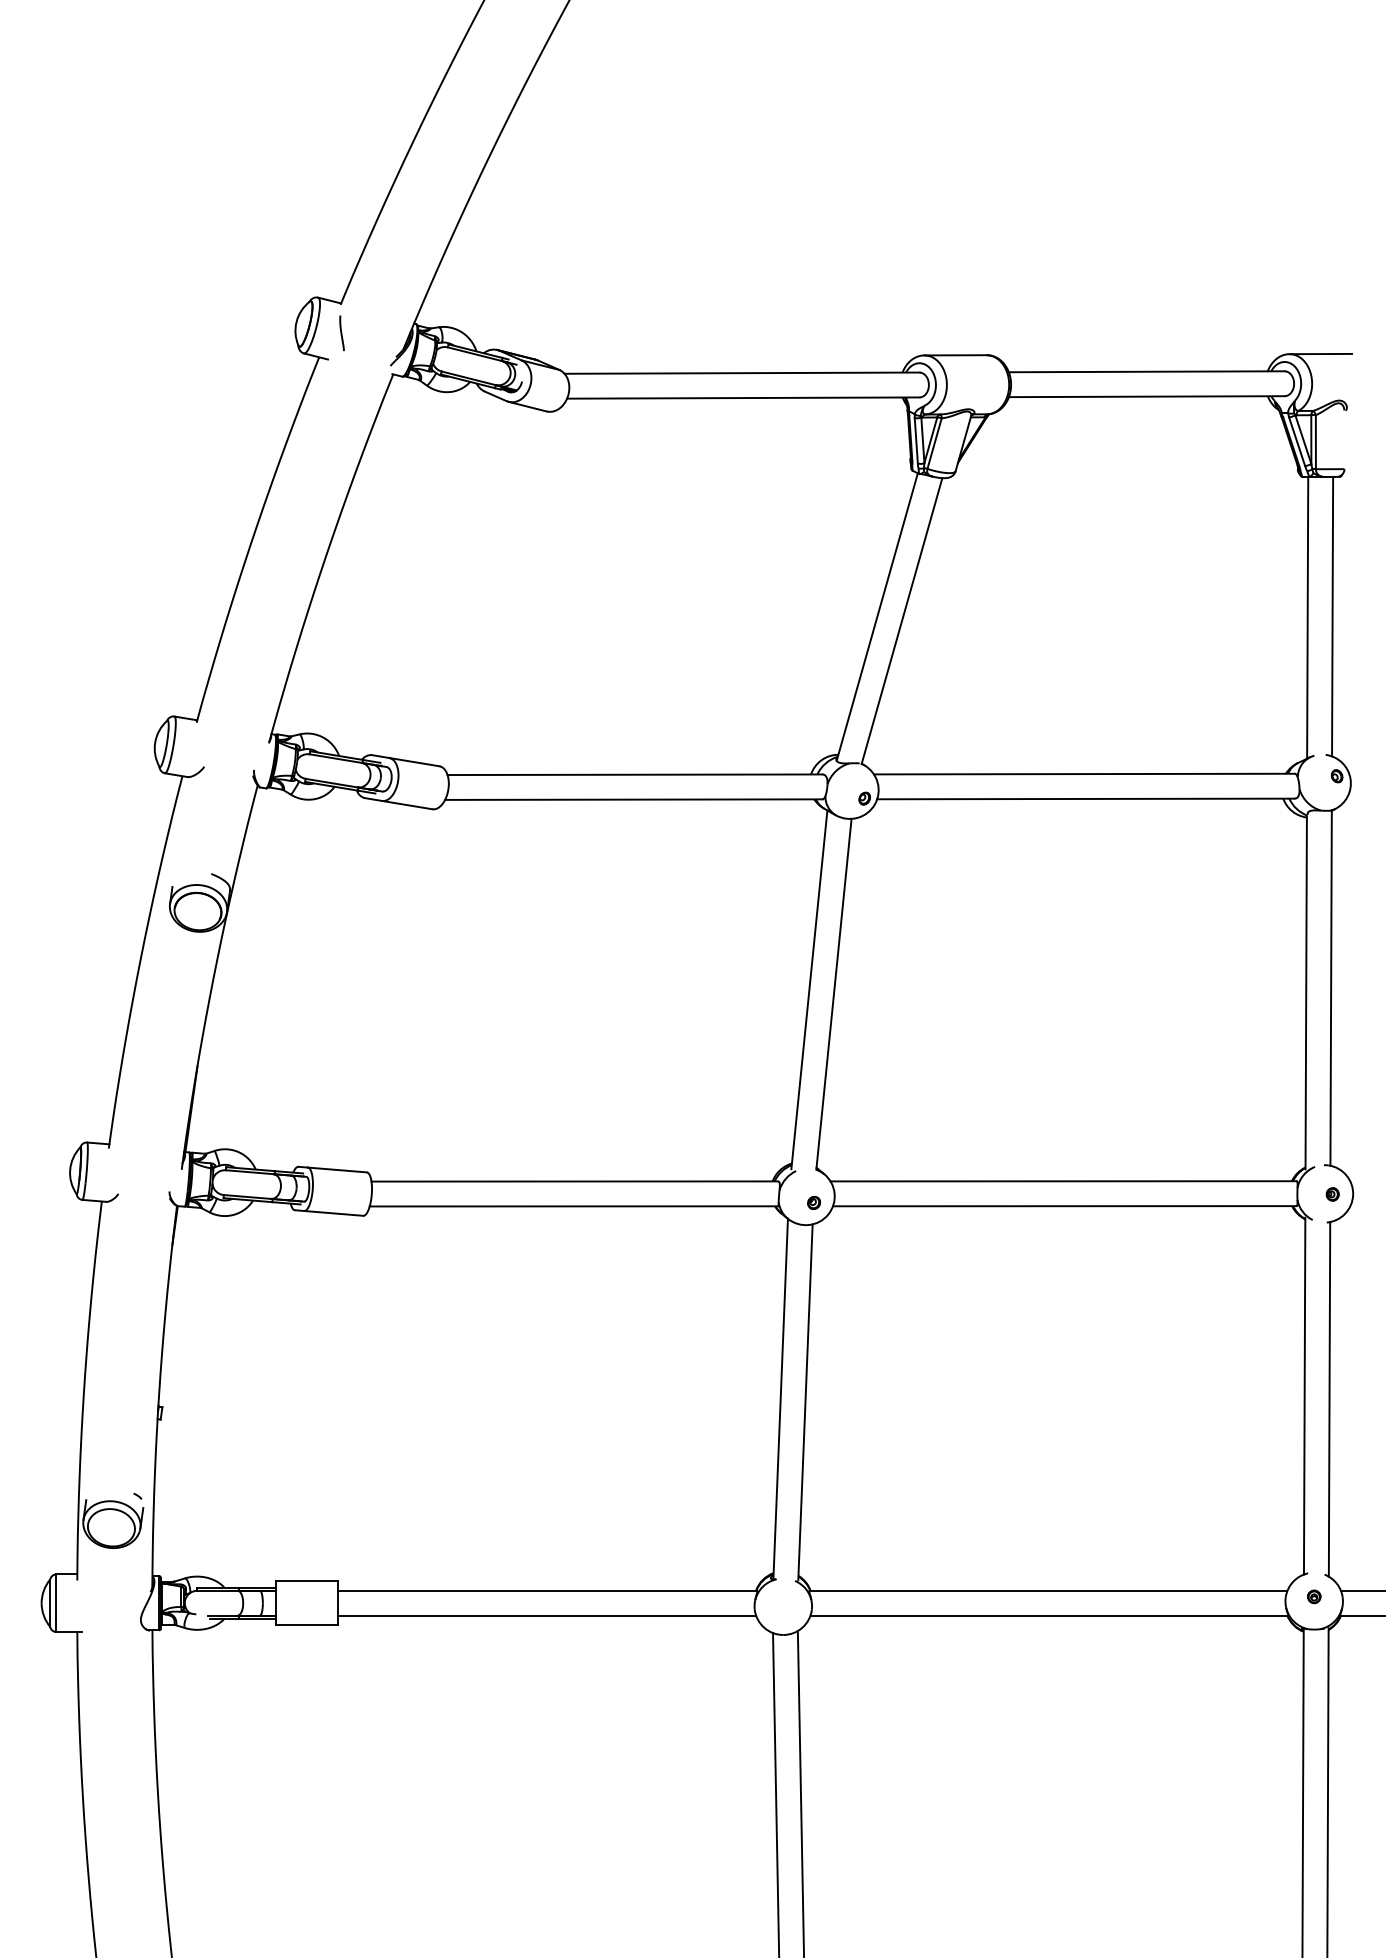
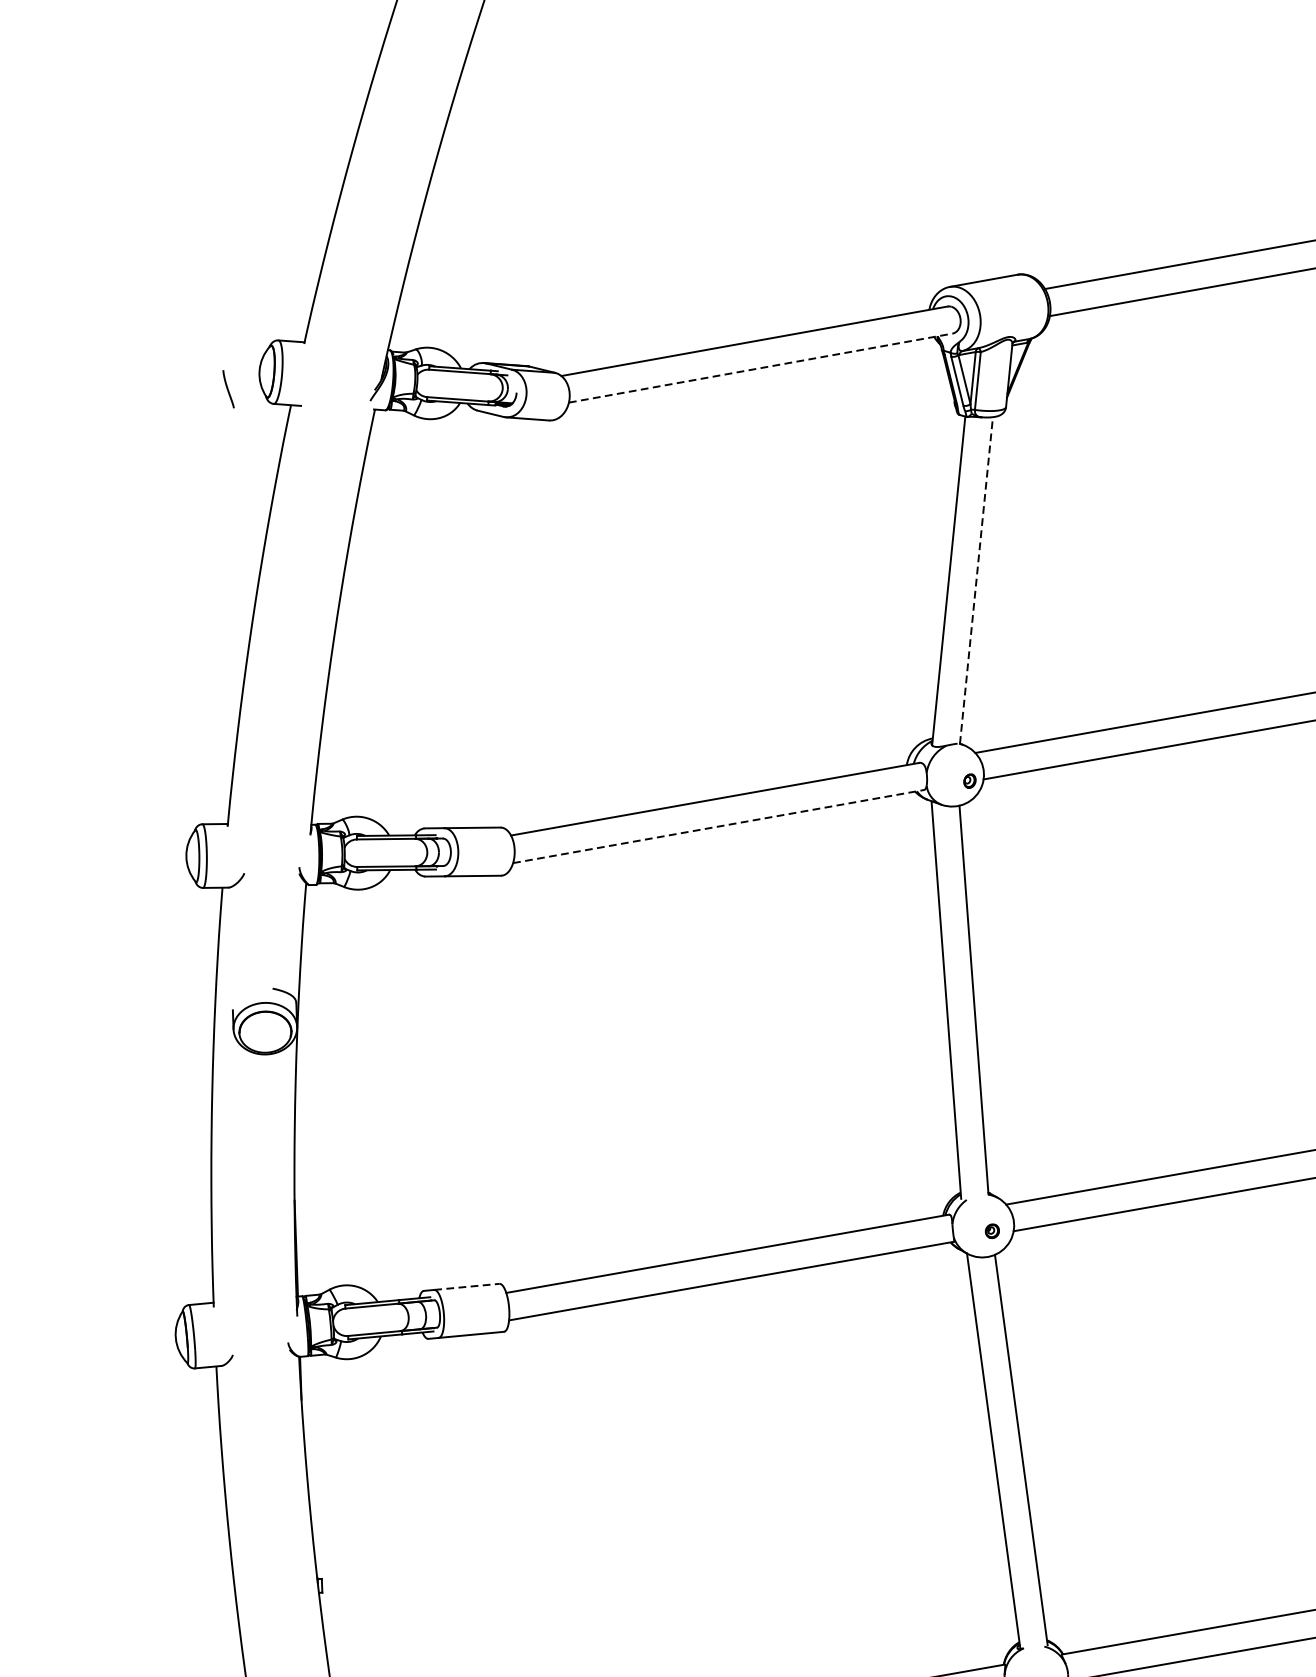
line: (341, 333) -> (227, 389), moved
line: (743, 398) -> (761, 368), solid -> dashed
line: (902, 620) -> (976, 579), solid -> dashed
line: (633, 799) -> (718, 826), solid -> dashed
line: (337, 1170) -> (467, 1287), solid -> dashed

